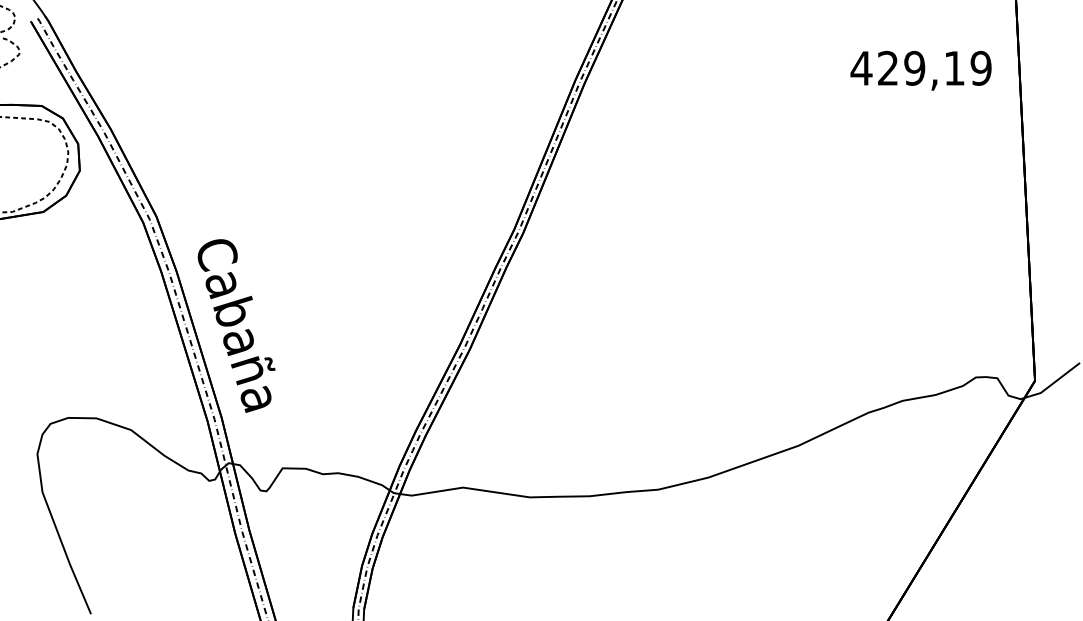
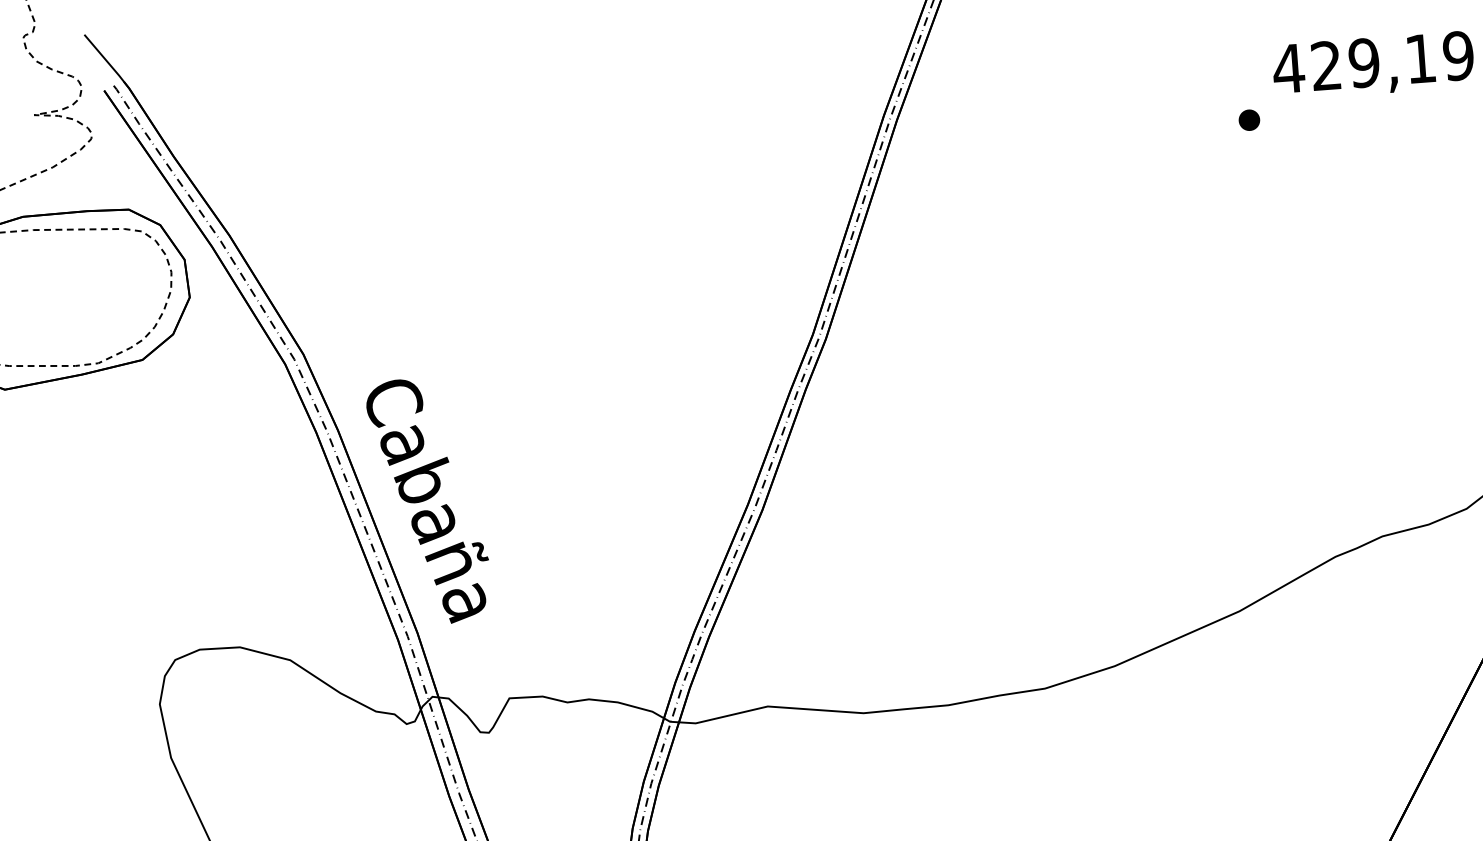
part: (830, 102) -> (1248, 120), added

